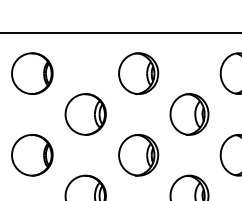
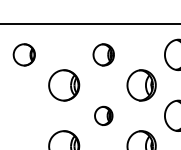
part: (32, 73) -> (24, 54), size x0.7
part: (138, 73) -> (103, 54), size x0.7
part: (32, 155) -> (24, 116), removed
part: (138, 155) -> (103, 116), size x0.6

